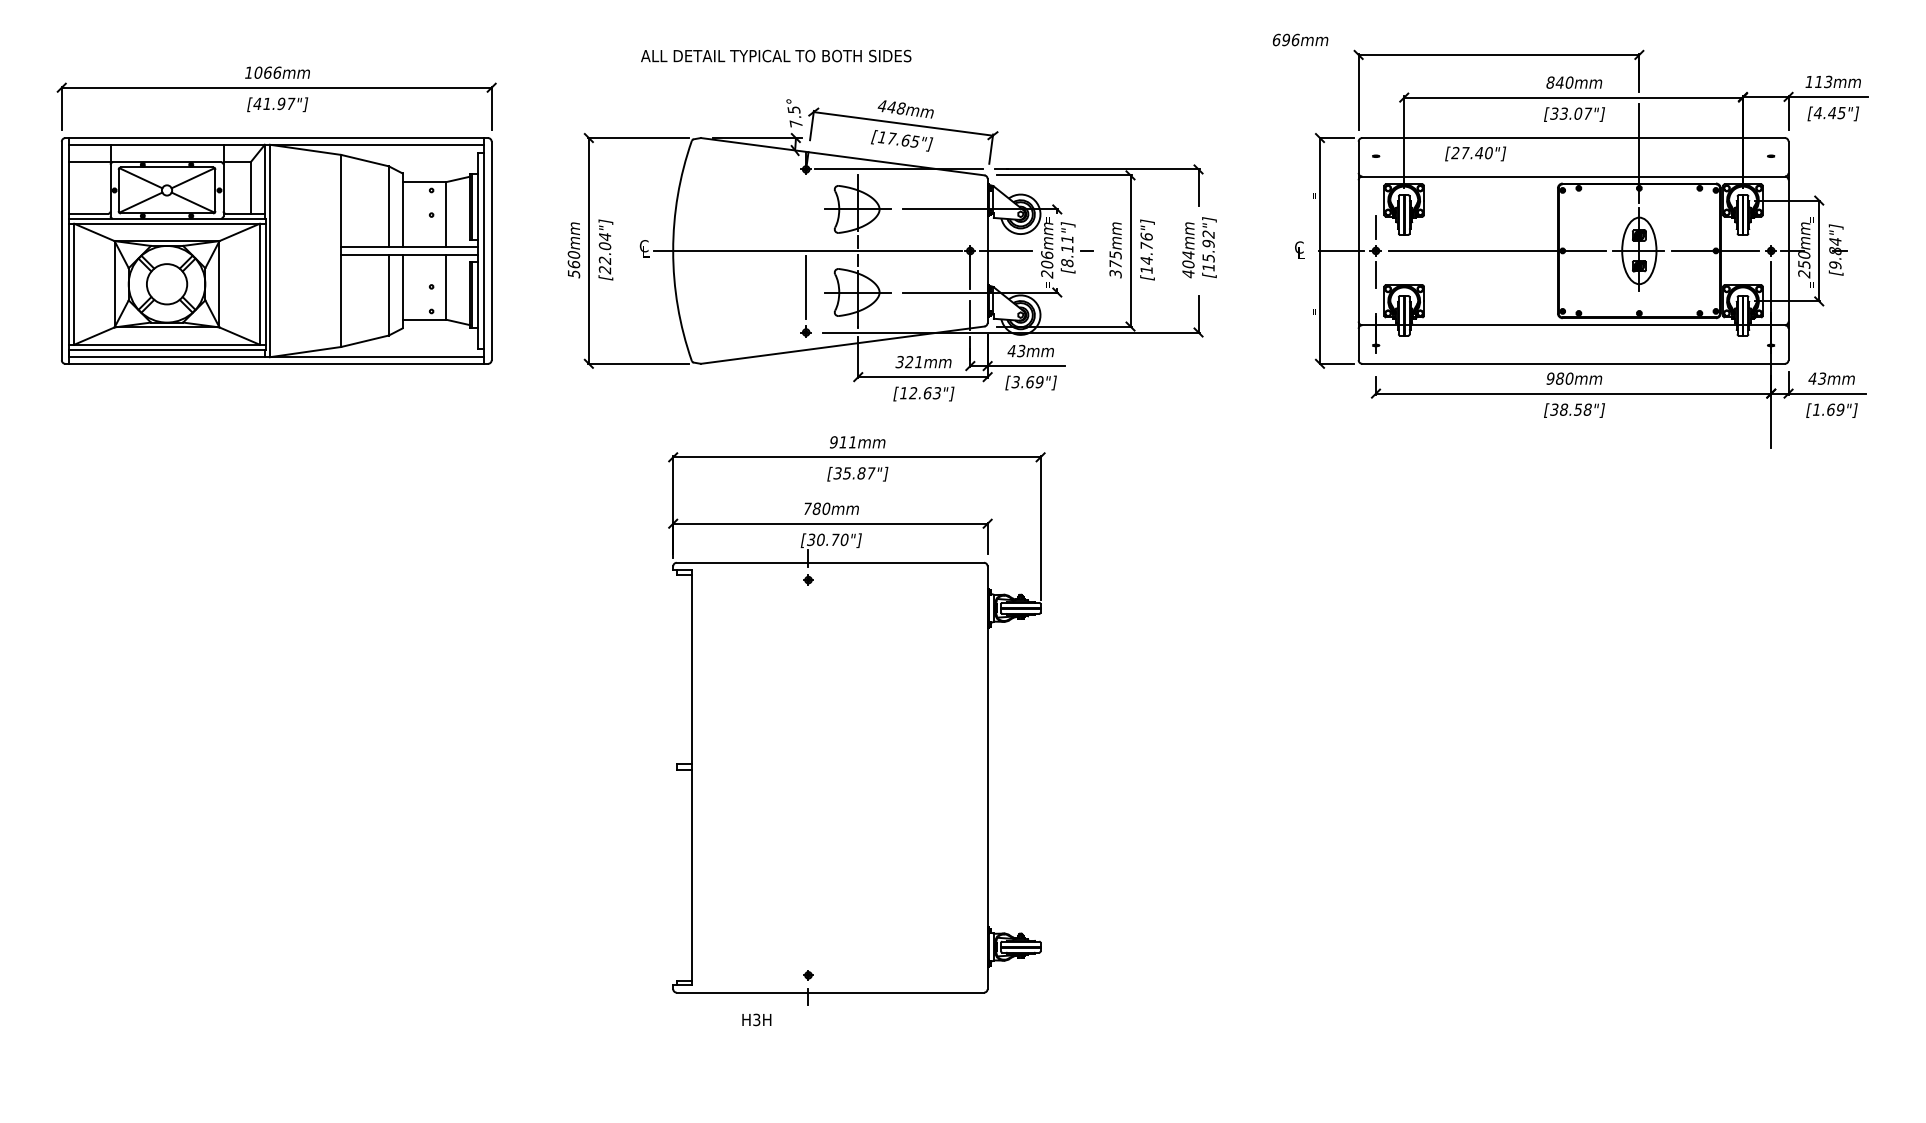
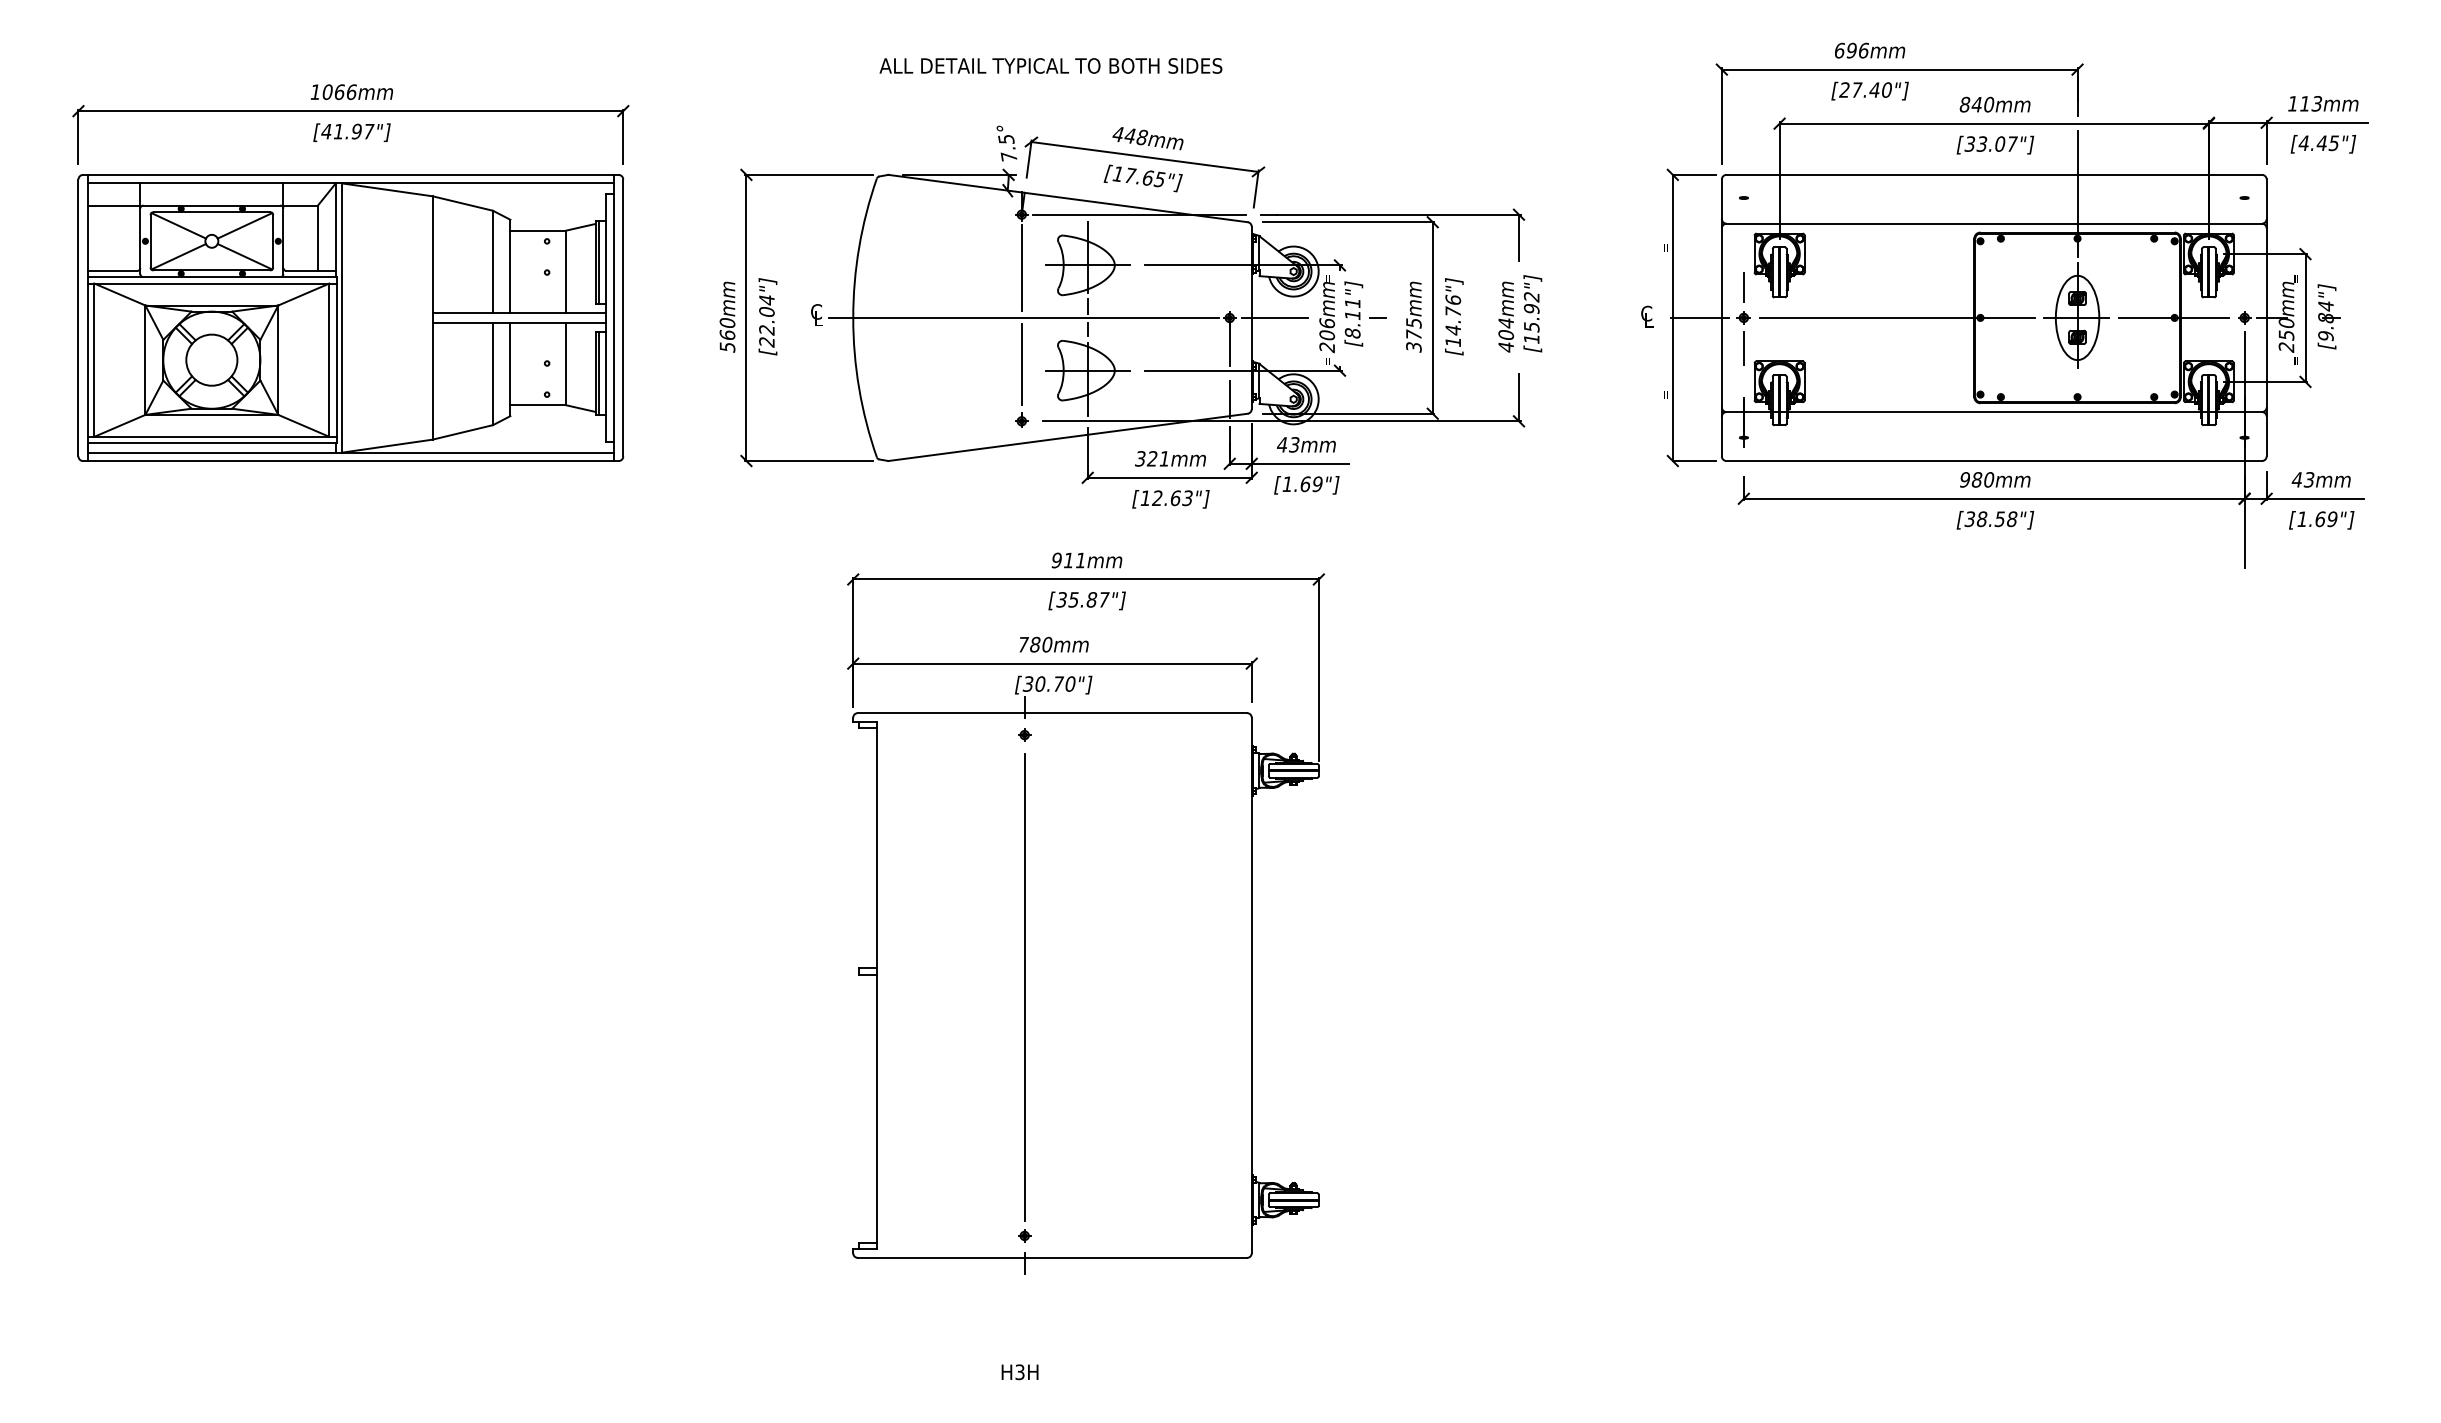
text: (1300, 39) -> (1869, 50), moved
text: (776, 55) -> (1051, 65), moved
text: (1475, 153) -> (1869, 90), moved
line: (806, 211) -> (1022, 267), added
text: (1015, 382) -> (1287, 484), [3.69"] -> [1.69"]
line: (808, 778) -> (1024, 986), added
text: (756, 1019) -> (1019, 1371), moved

